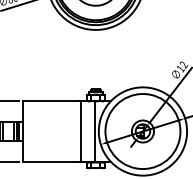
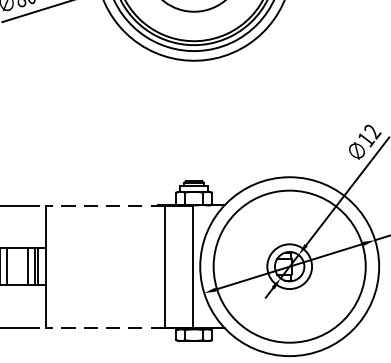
line: (51, 101) -> (104, 205), solid -> dashed
line: (51, 161) -> (104, 327), solid -> dashed

